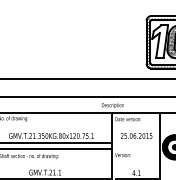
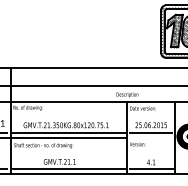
hatch: (160, 41) -> (175, 30), added
line: (135, 143) -> (150, 132), added

